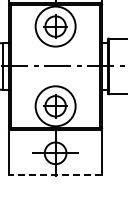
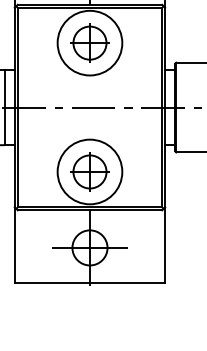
line: (55, 175) -> (89, 283), dashed -> solid

